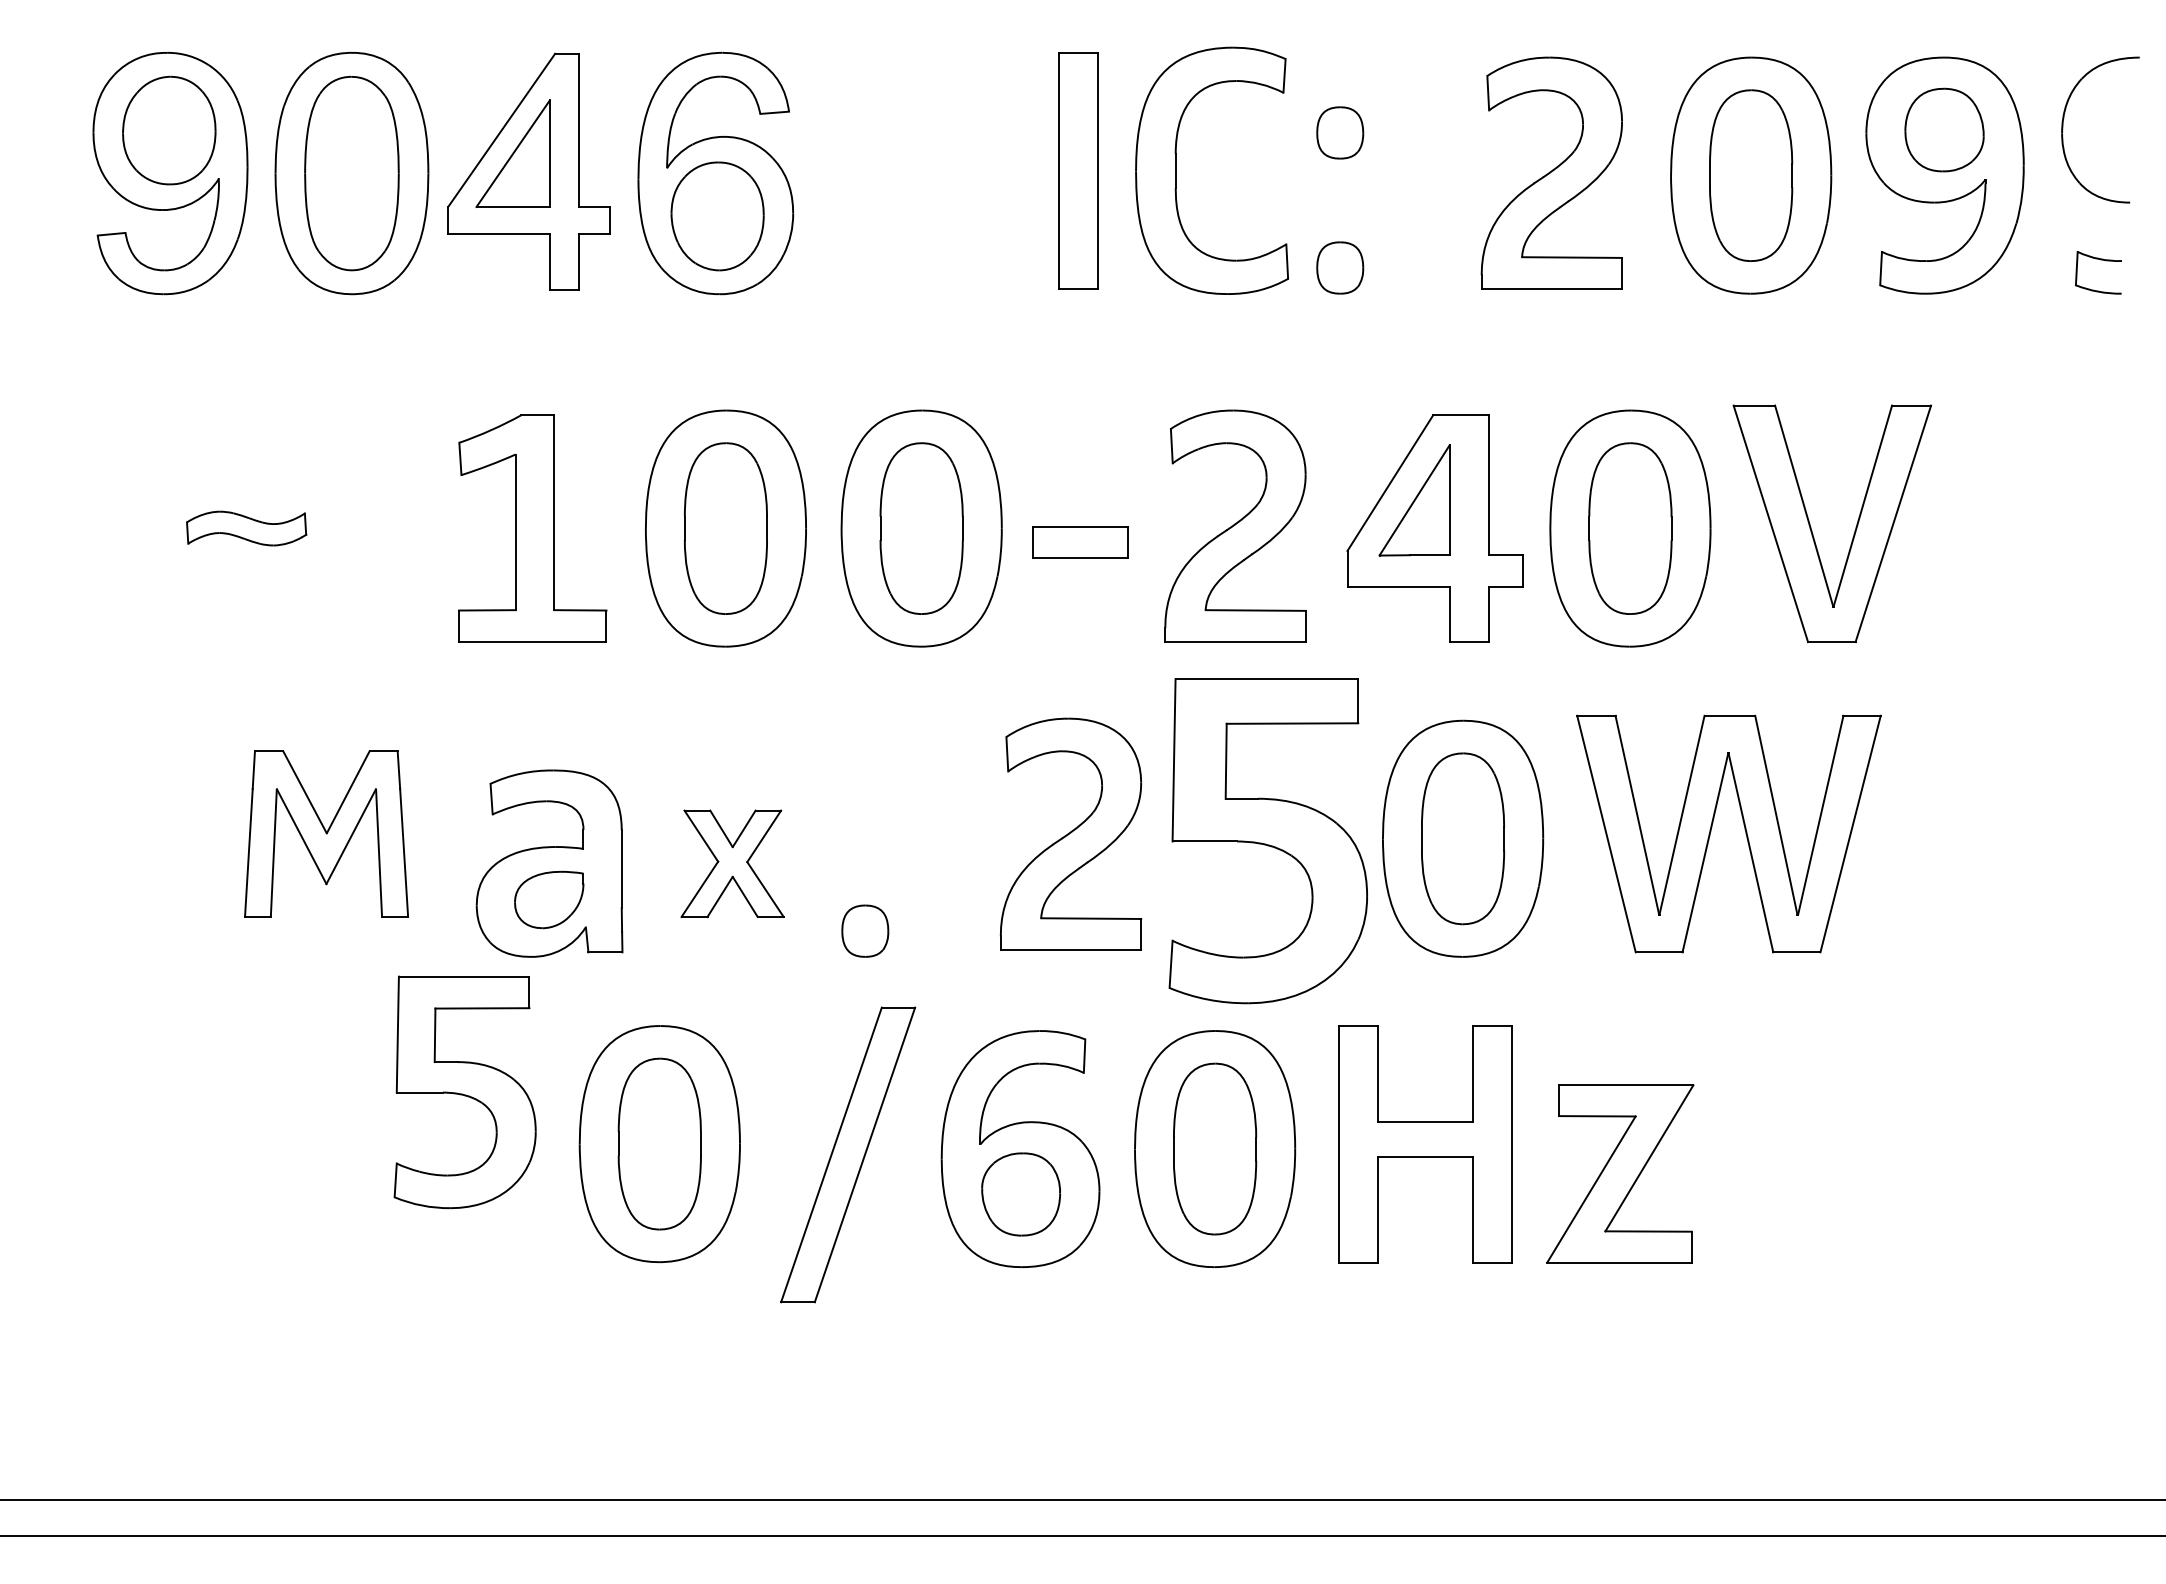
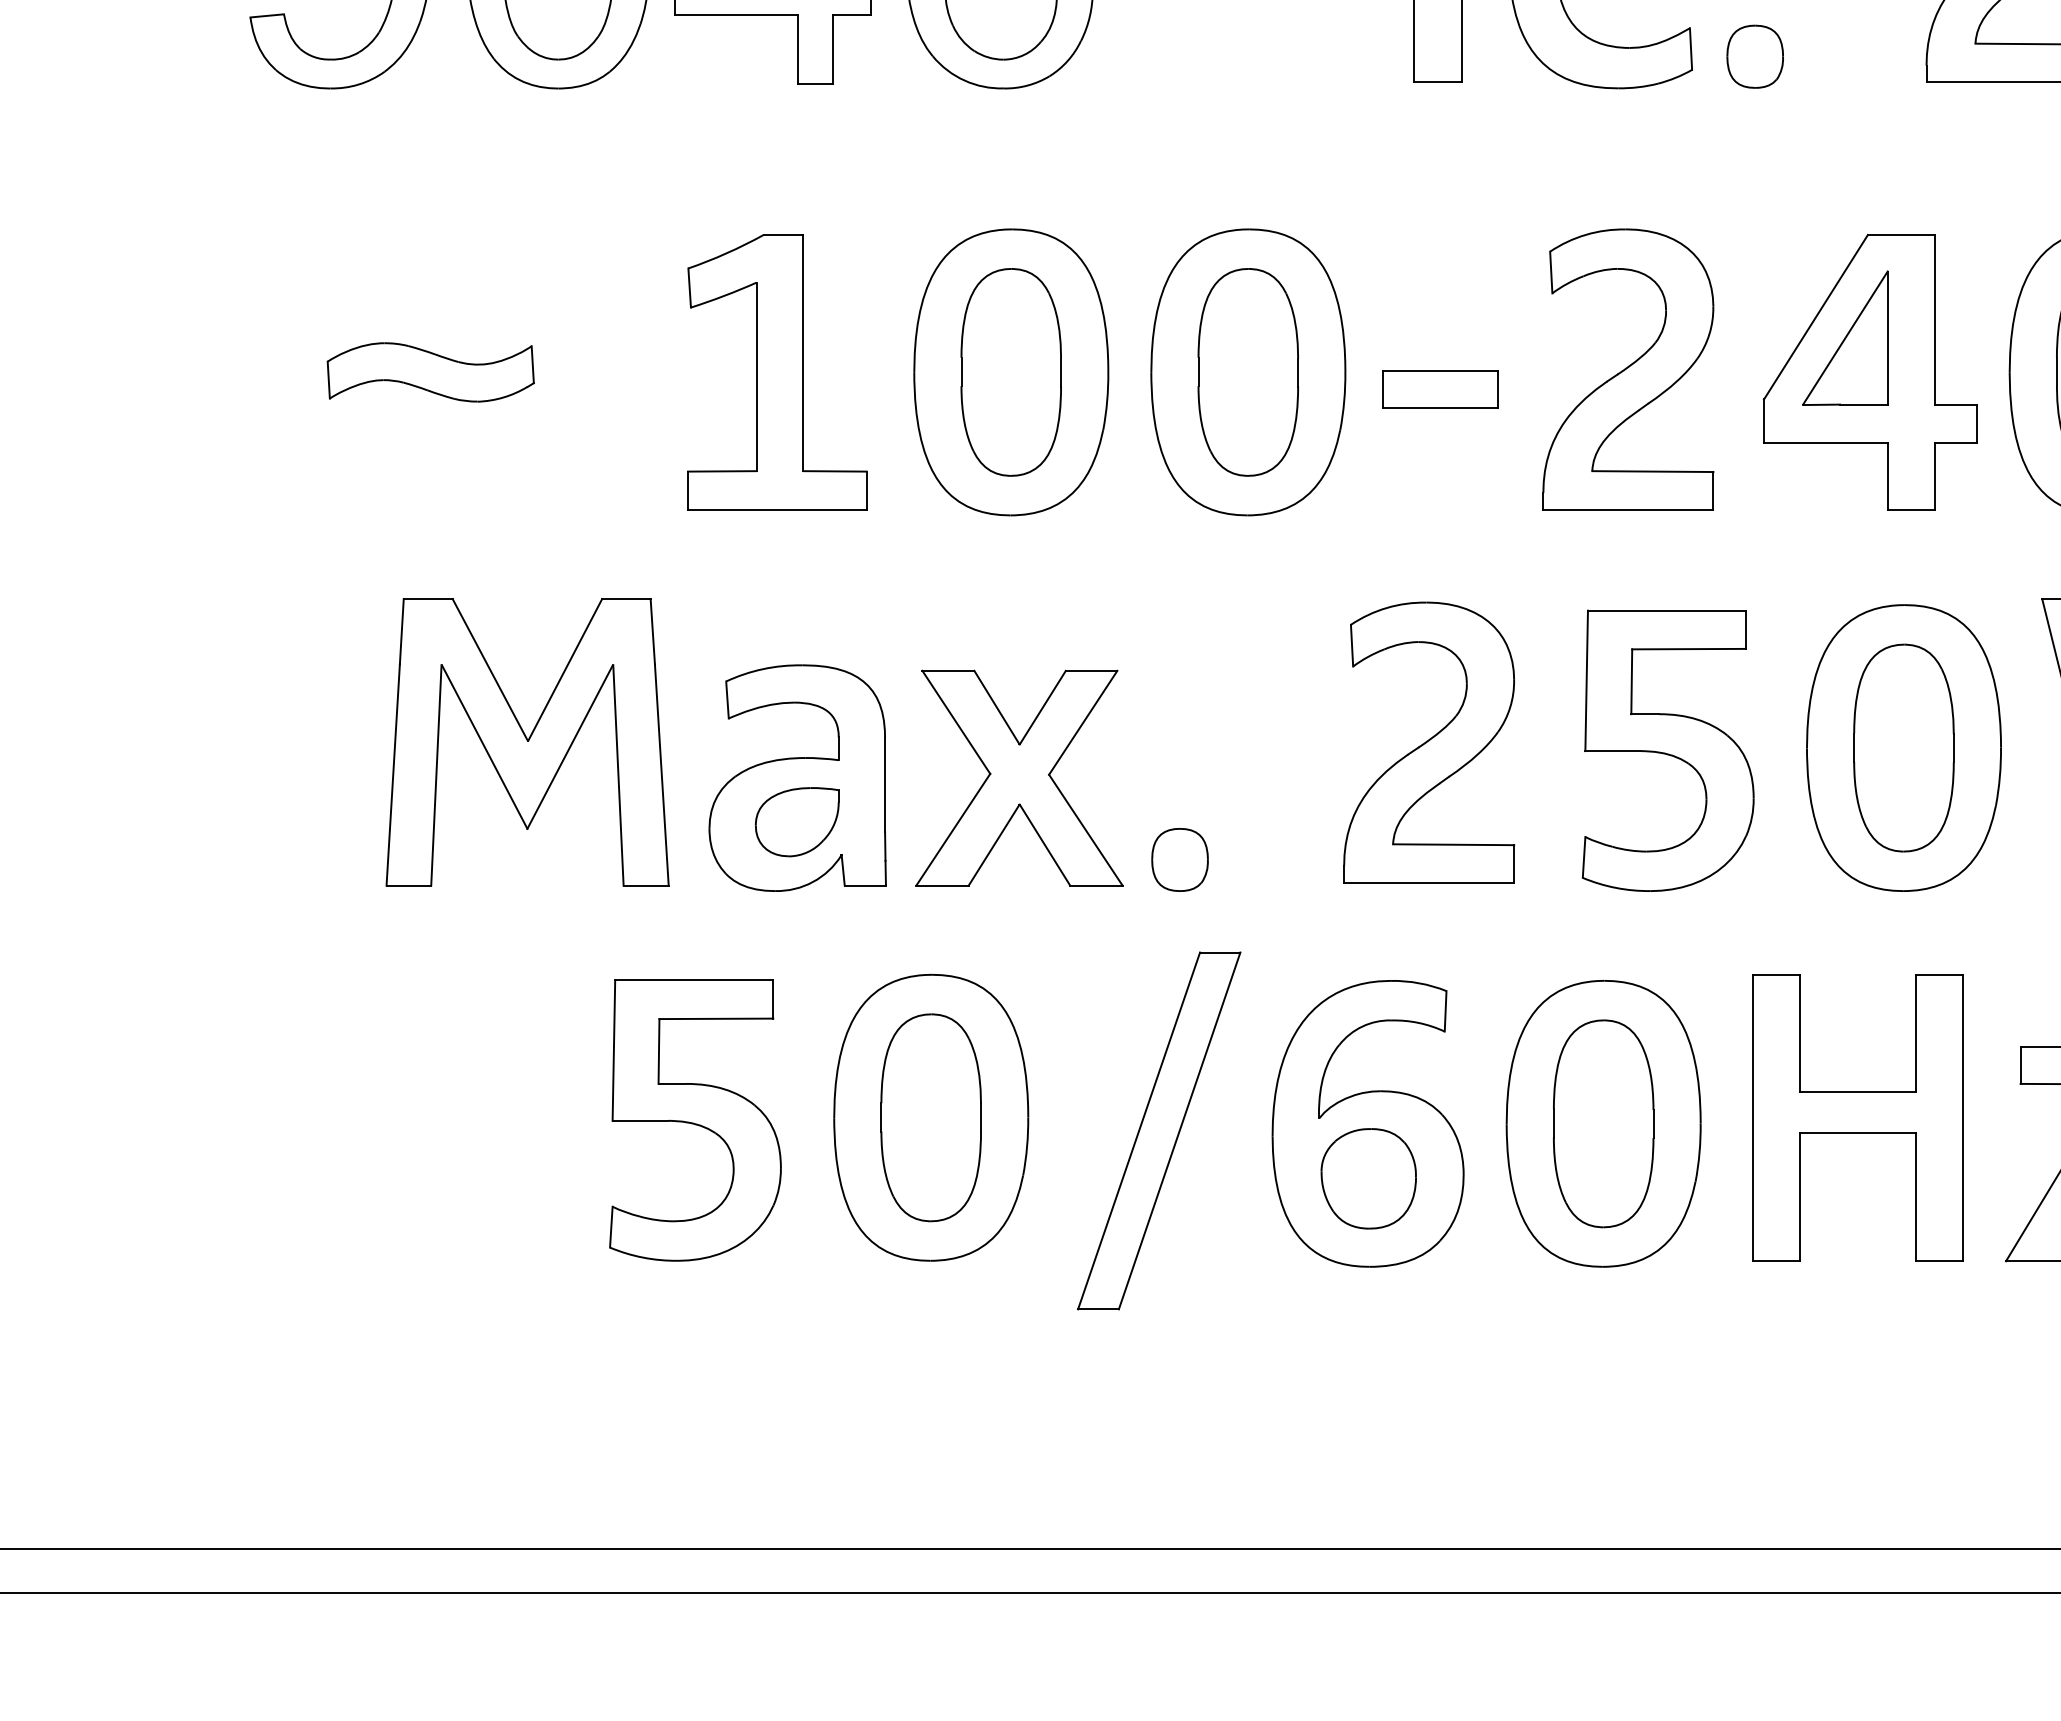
part: (246, 528) -> (430, 372), size x1.43
part: (326, 833) -> (527, 741), size x1.43
part: (1268, 840) -> (1668, 750), size x0.71
part: (732, 863) -> (1019, 777), size x1.67
part: (464, 1092) -> (694, 1120), moved

